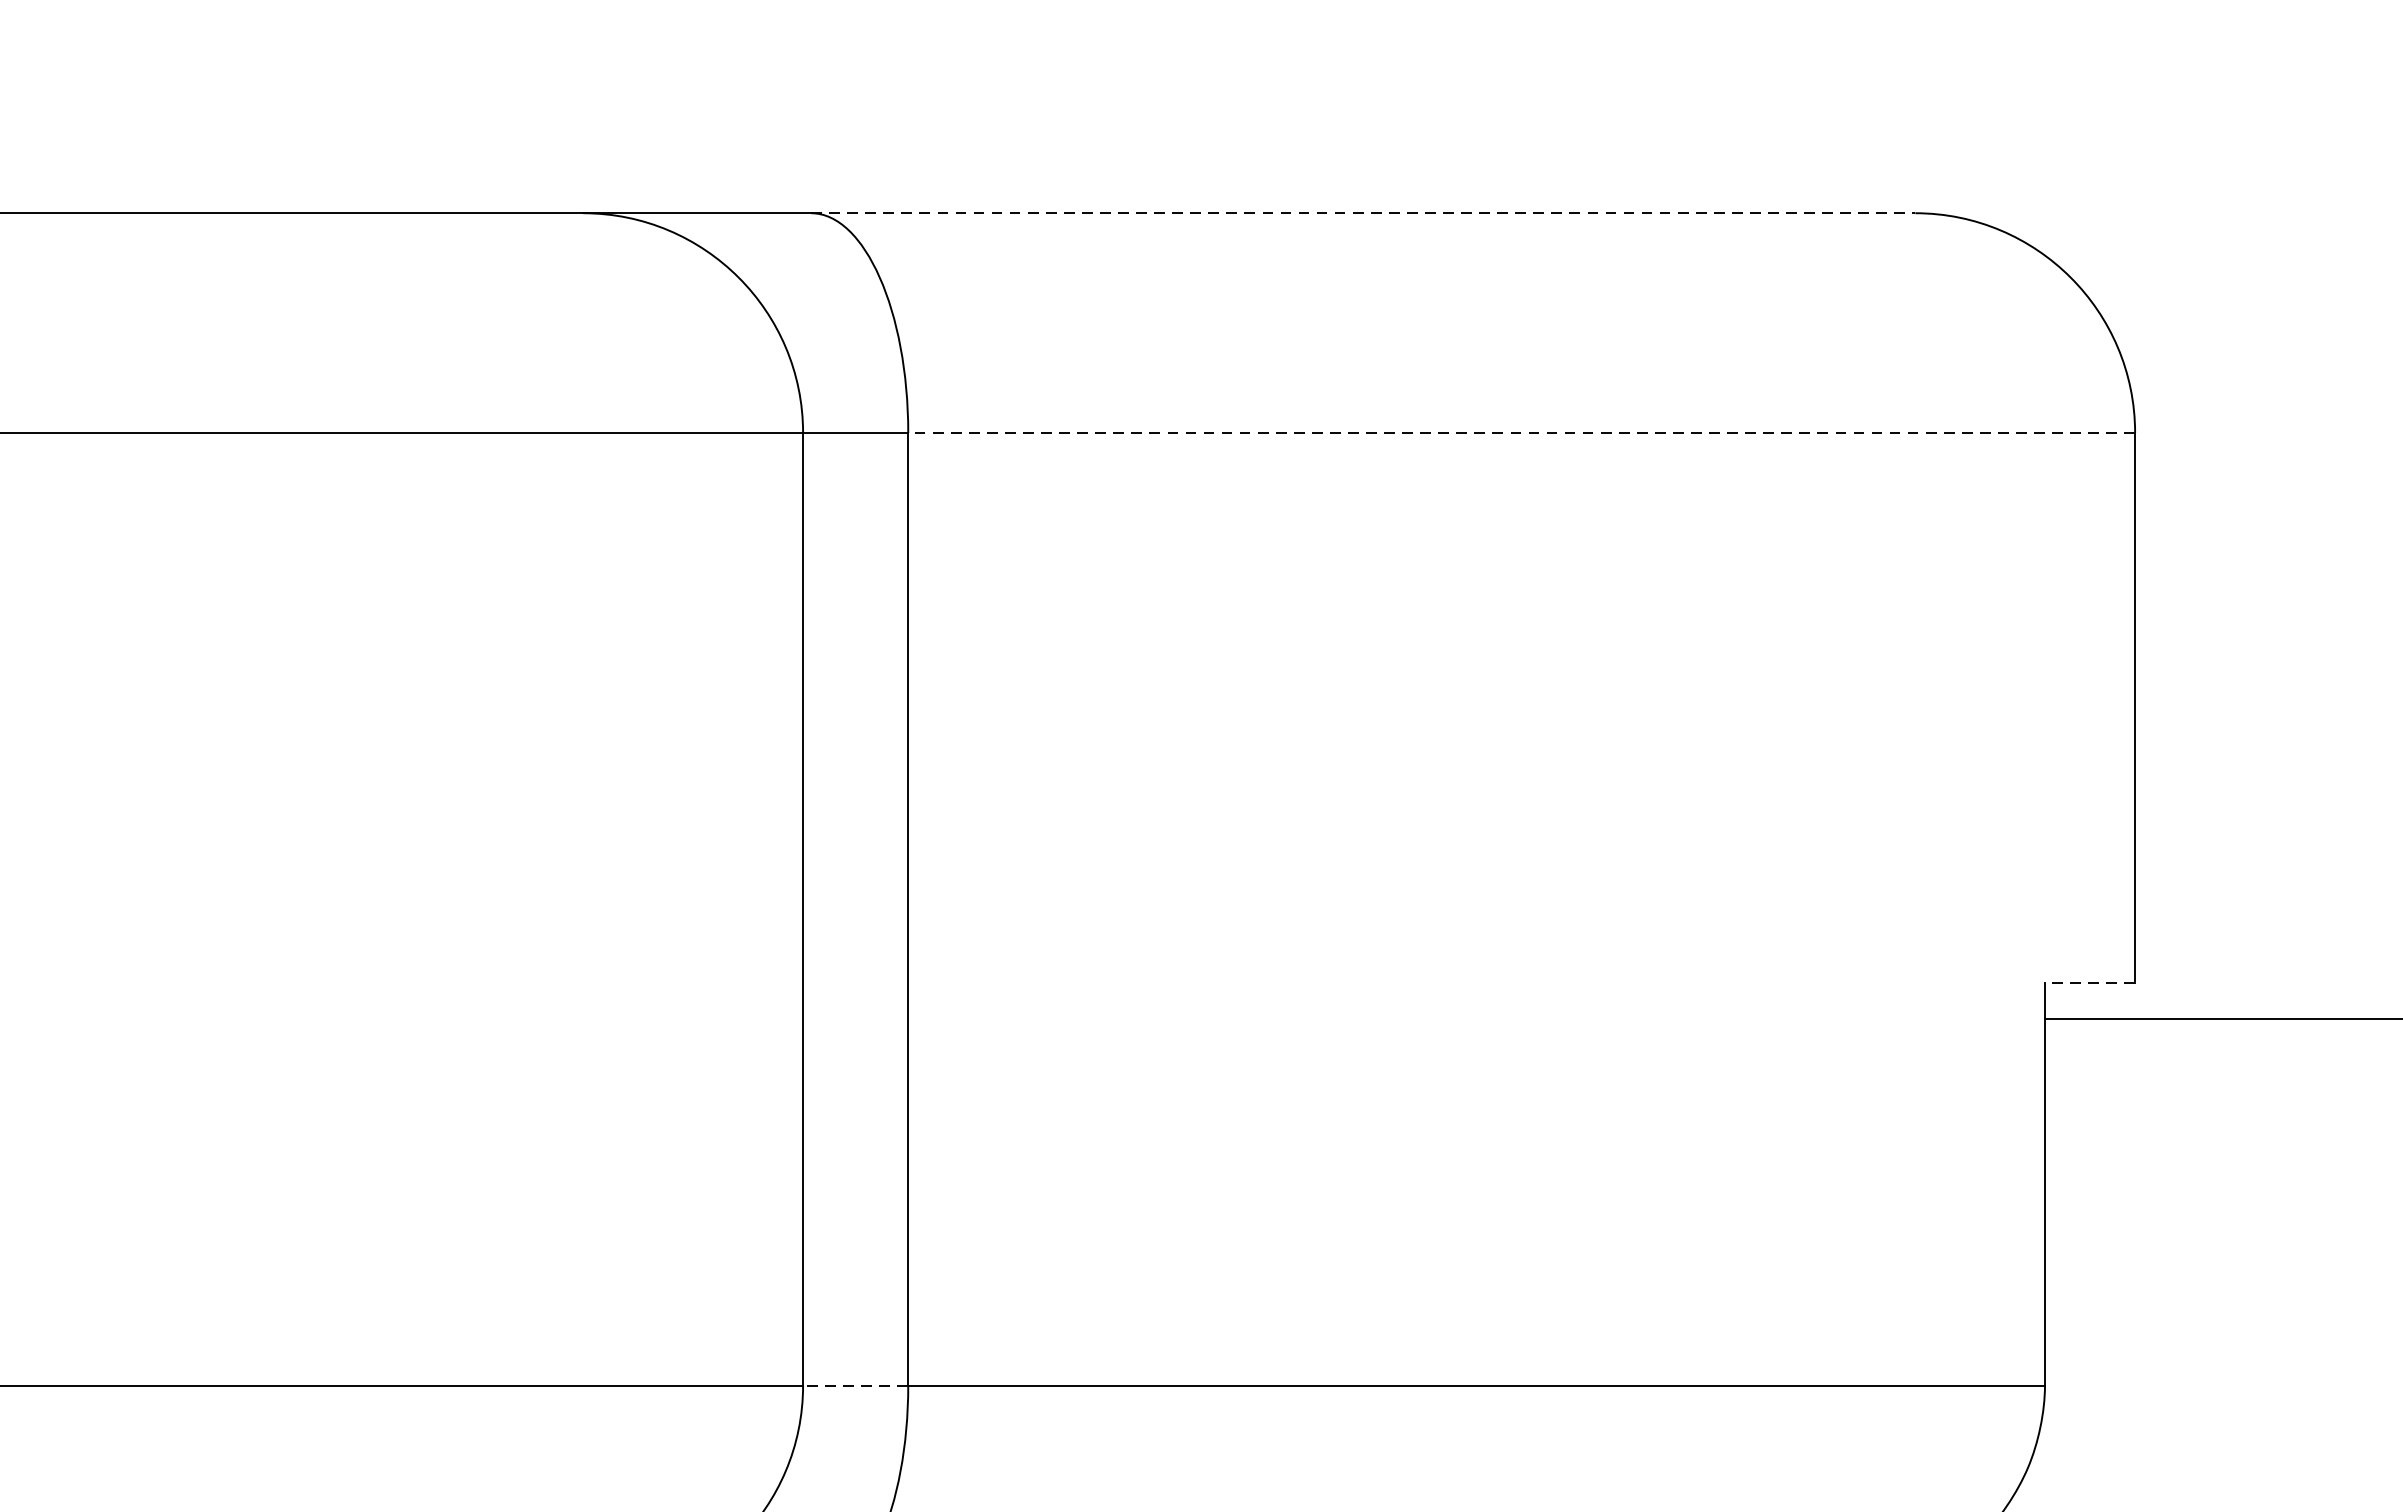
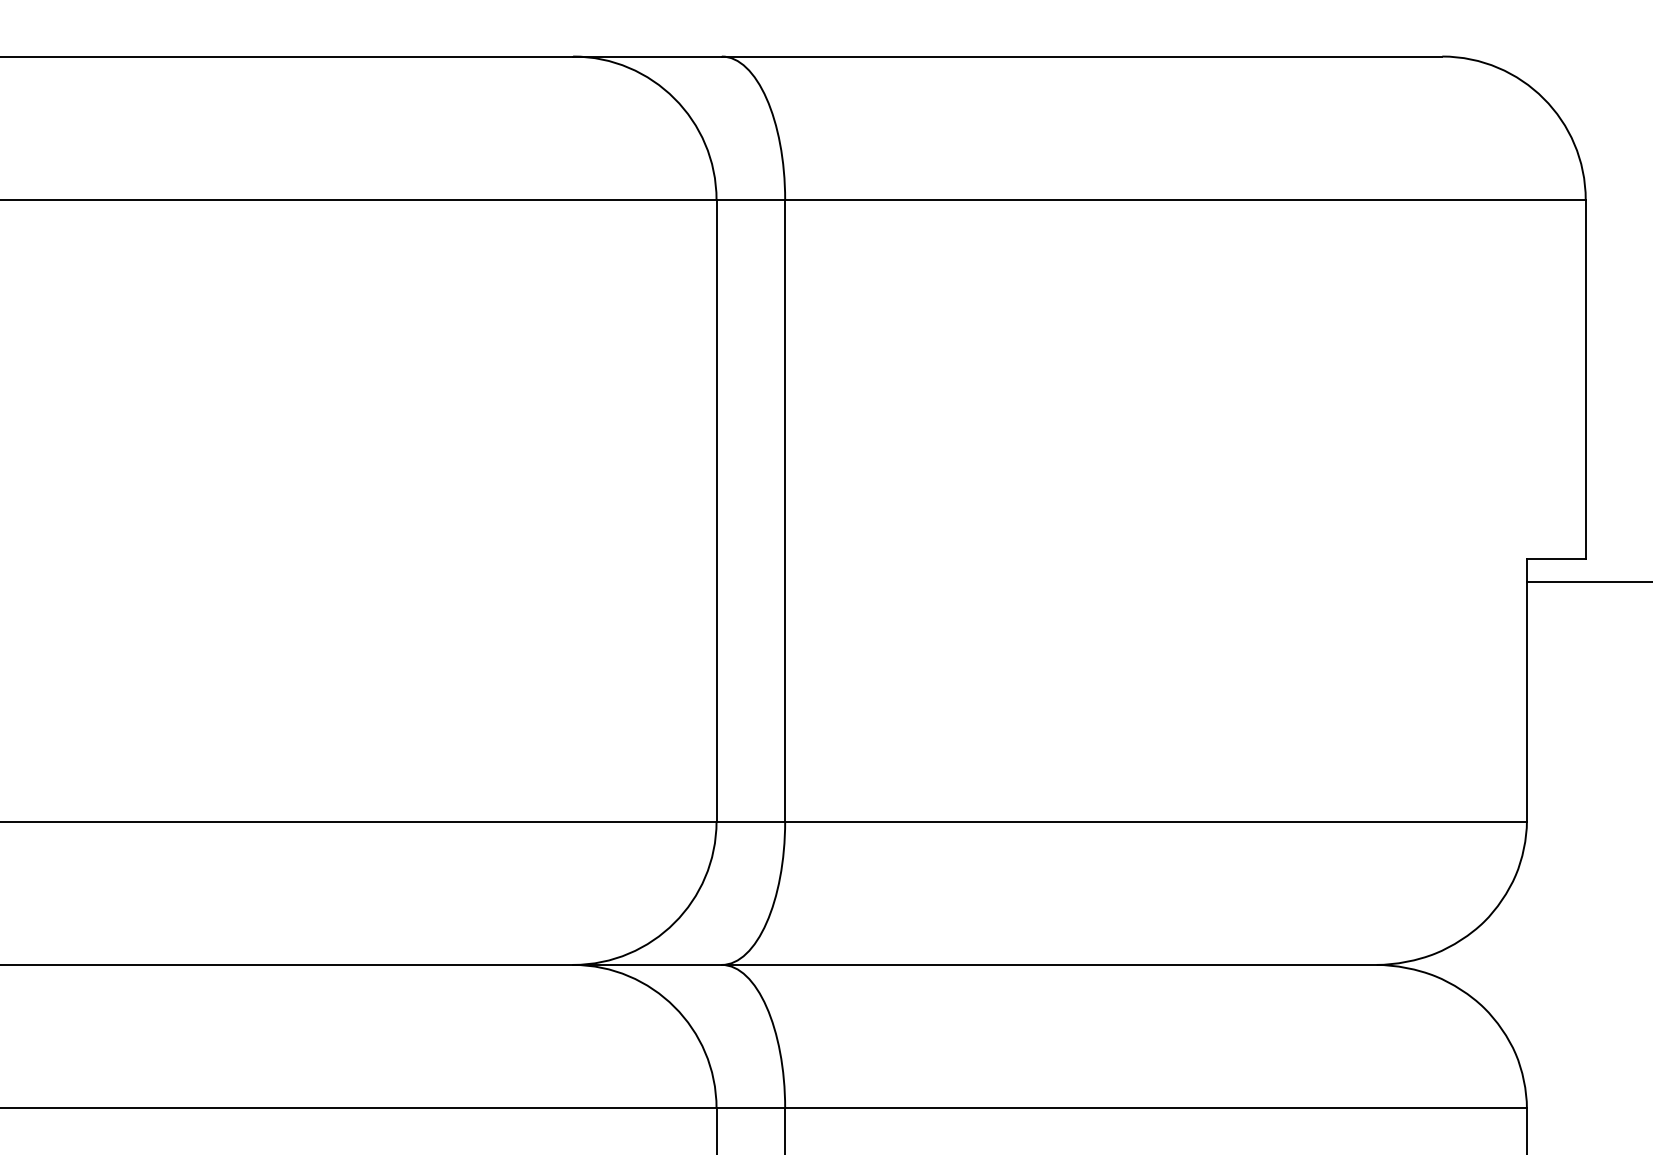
line: (1363, 213) -> (1082, 56), dashed -> solid
line: (1520, 432) -> (1184, 199), dashed -> solid
line: (2088, 982) -> (1555, 558), dashed -> solid
line: (855, 1385) -> (750, 821), dashed -> solid

